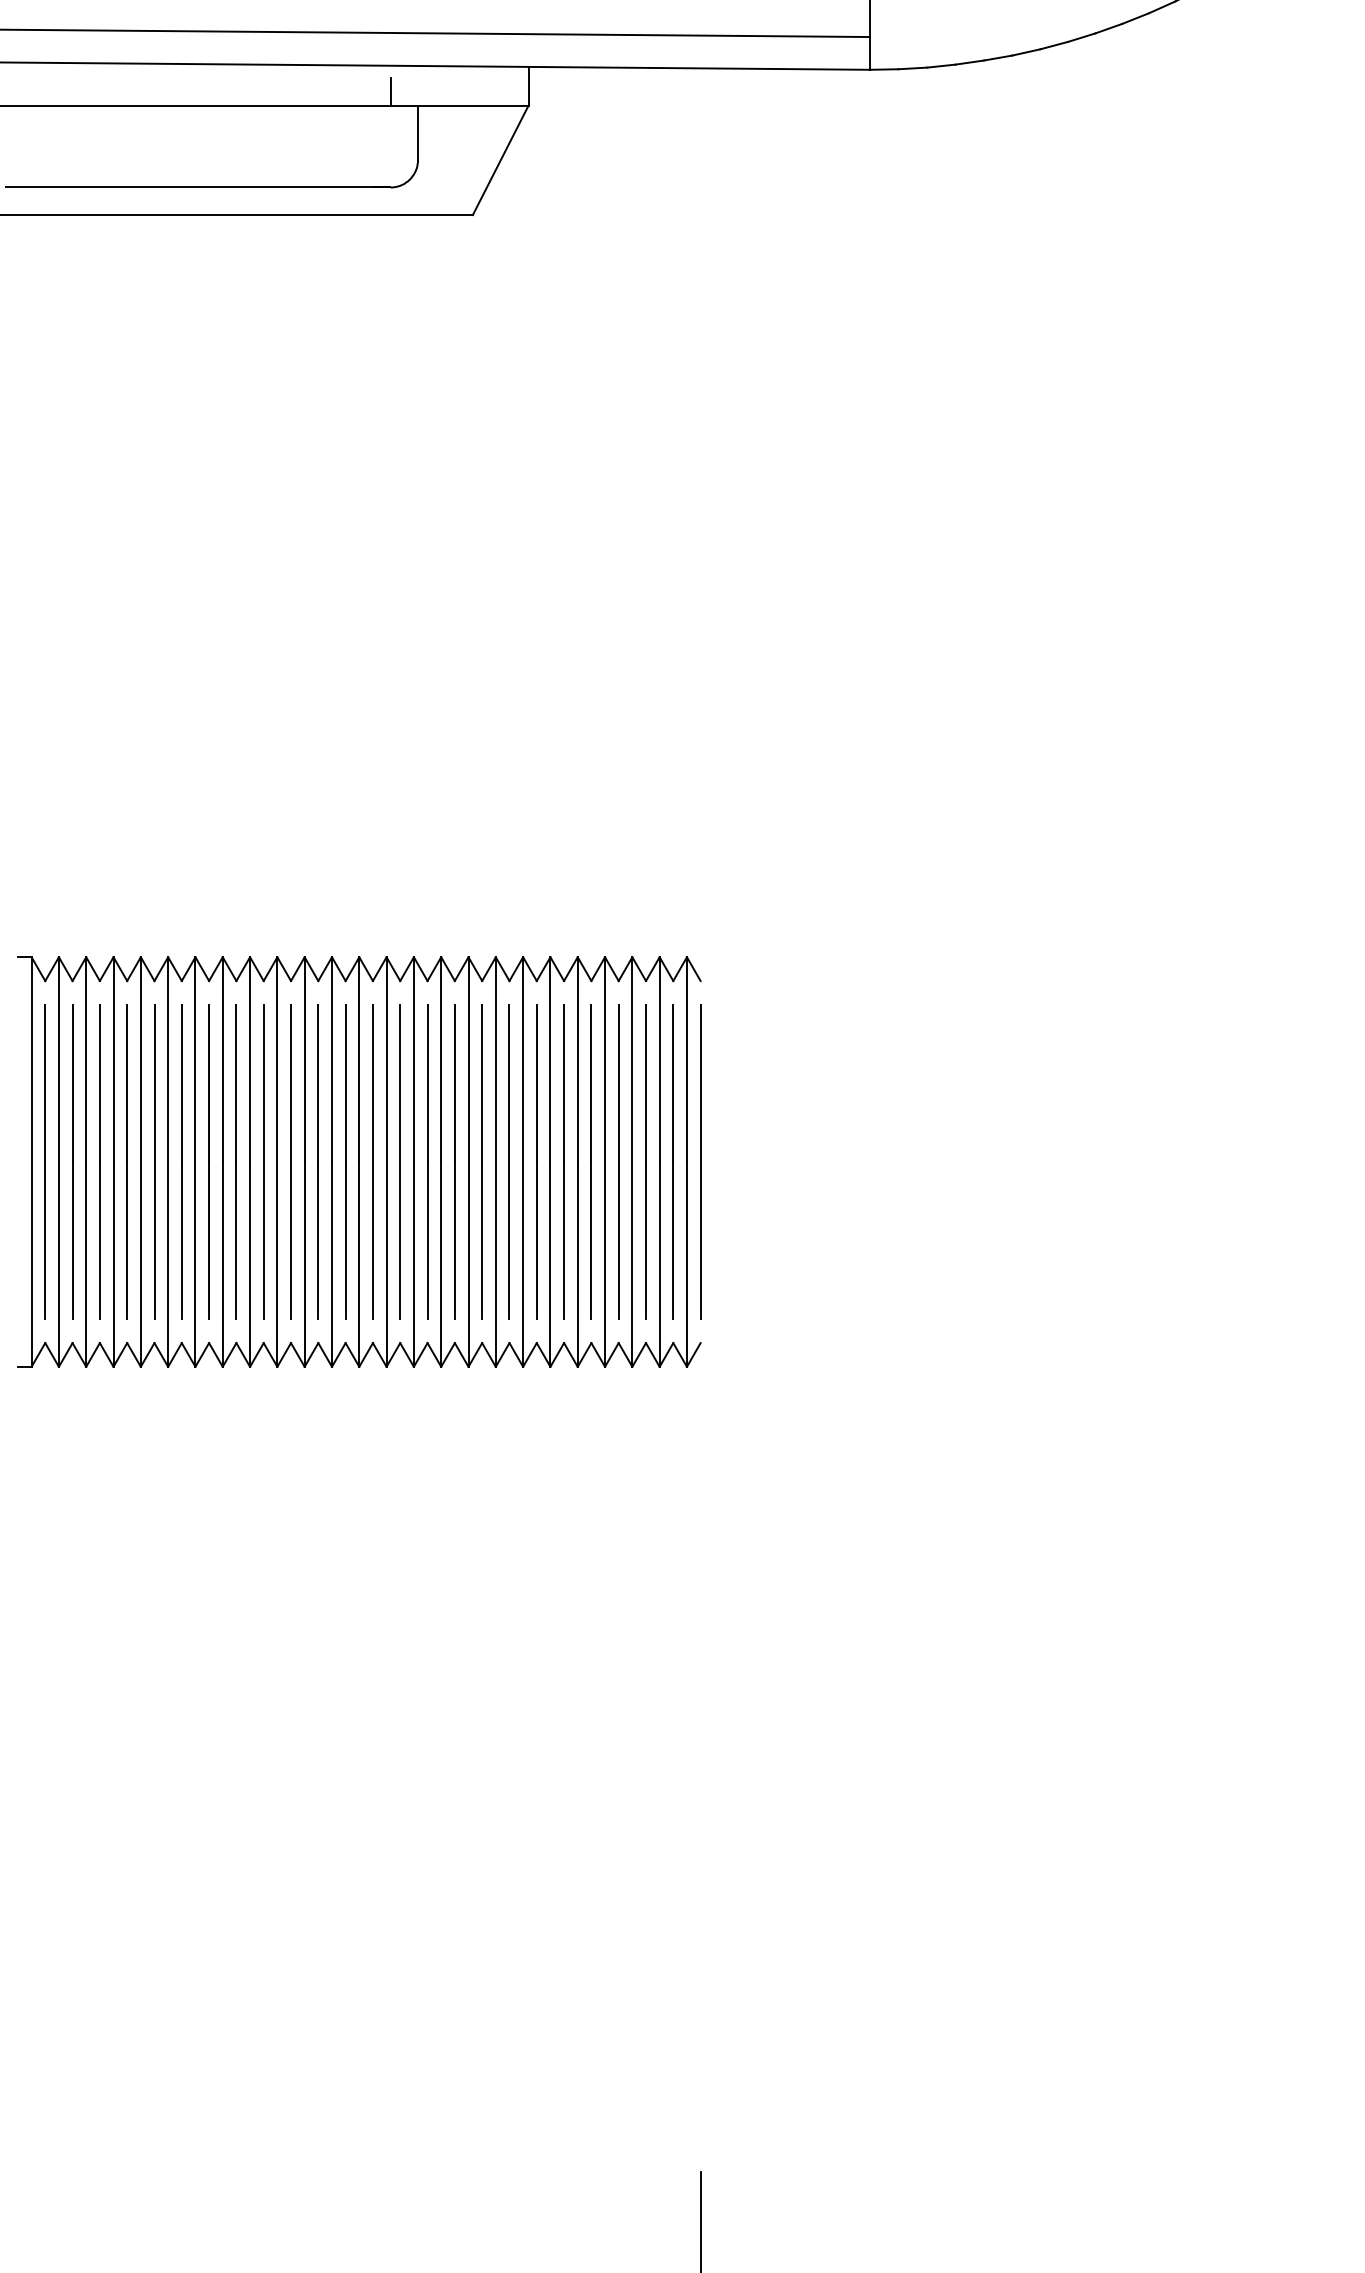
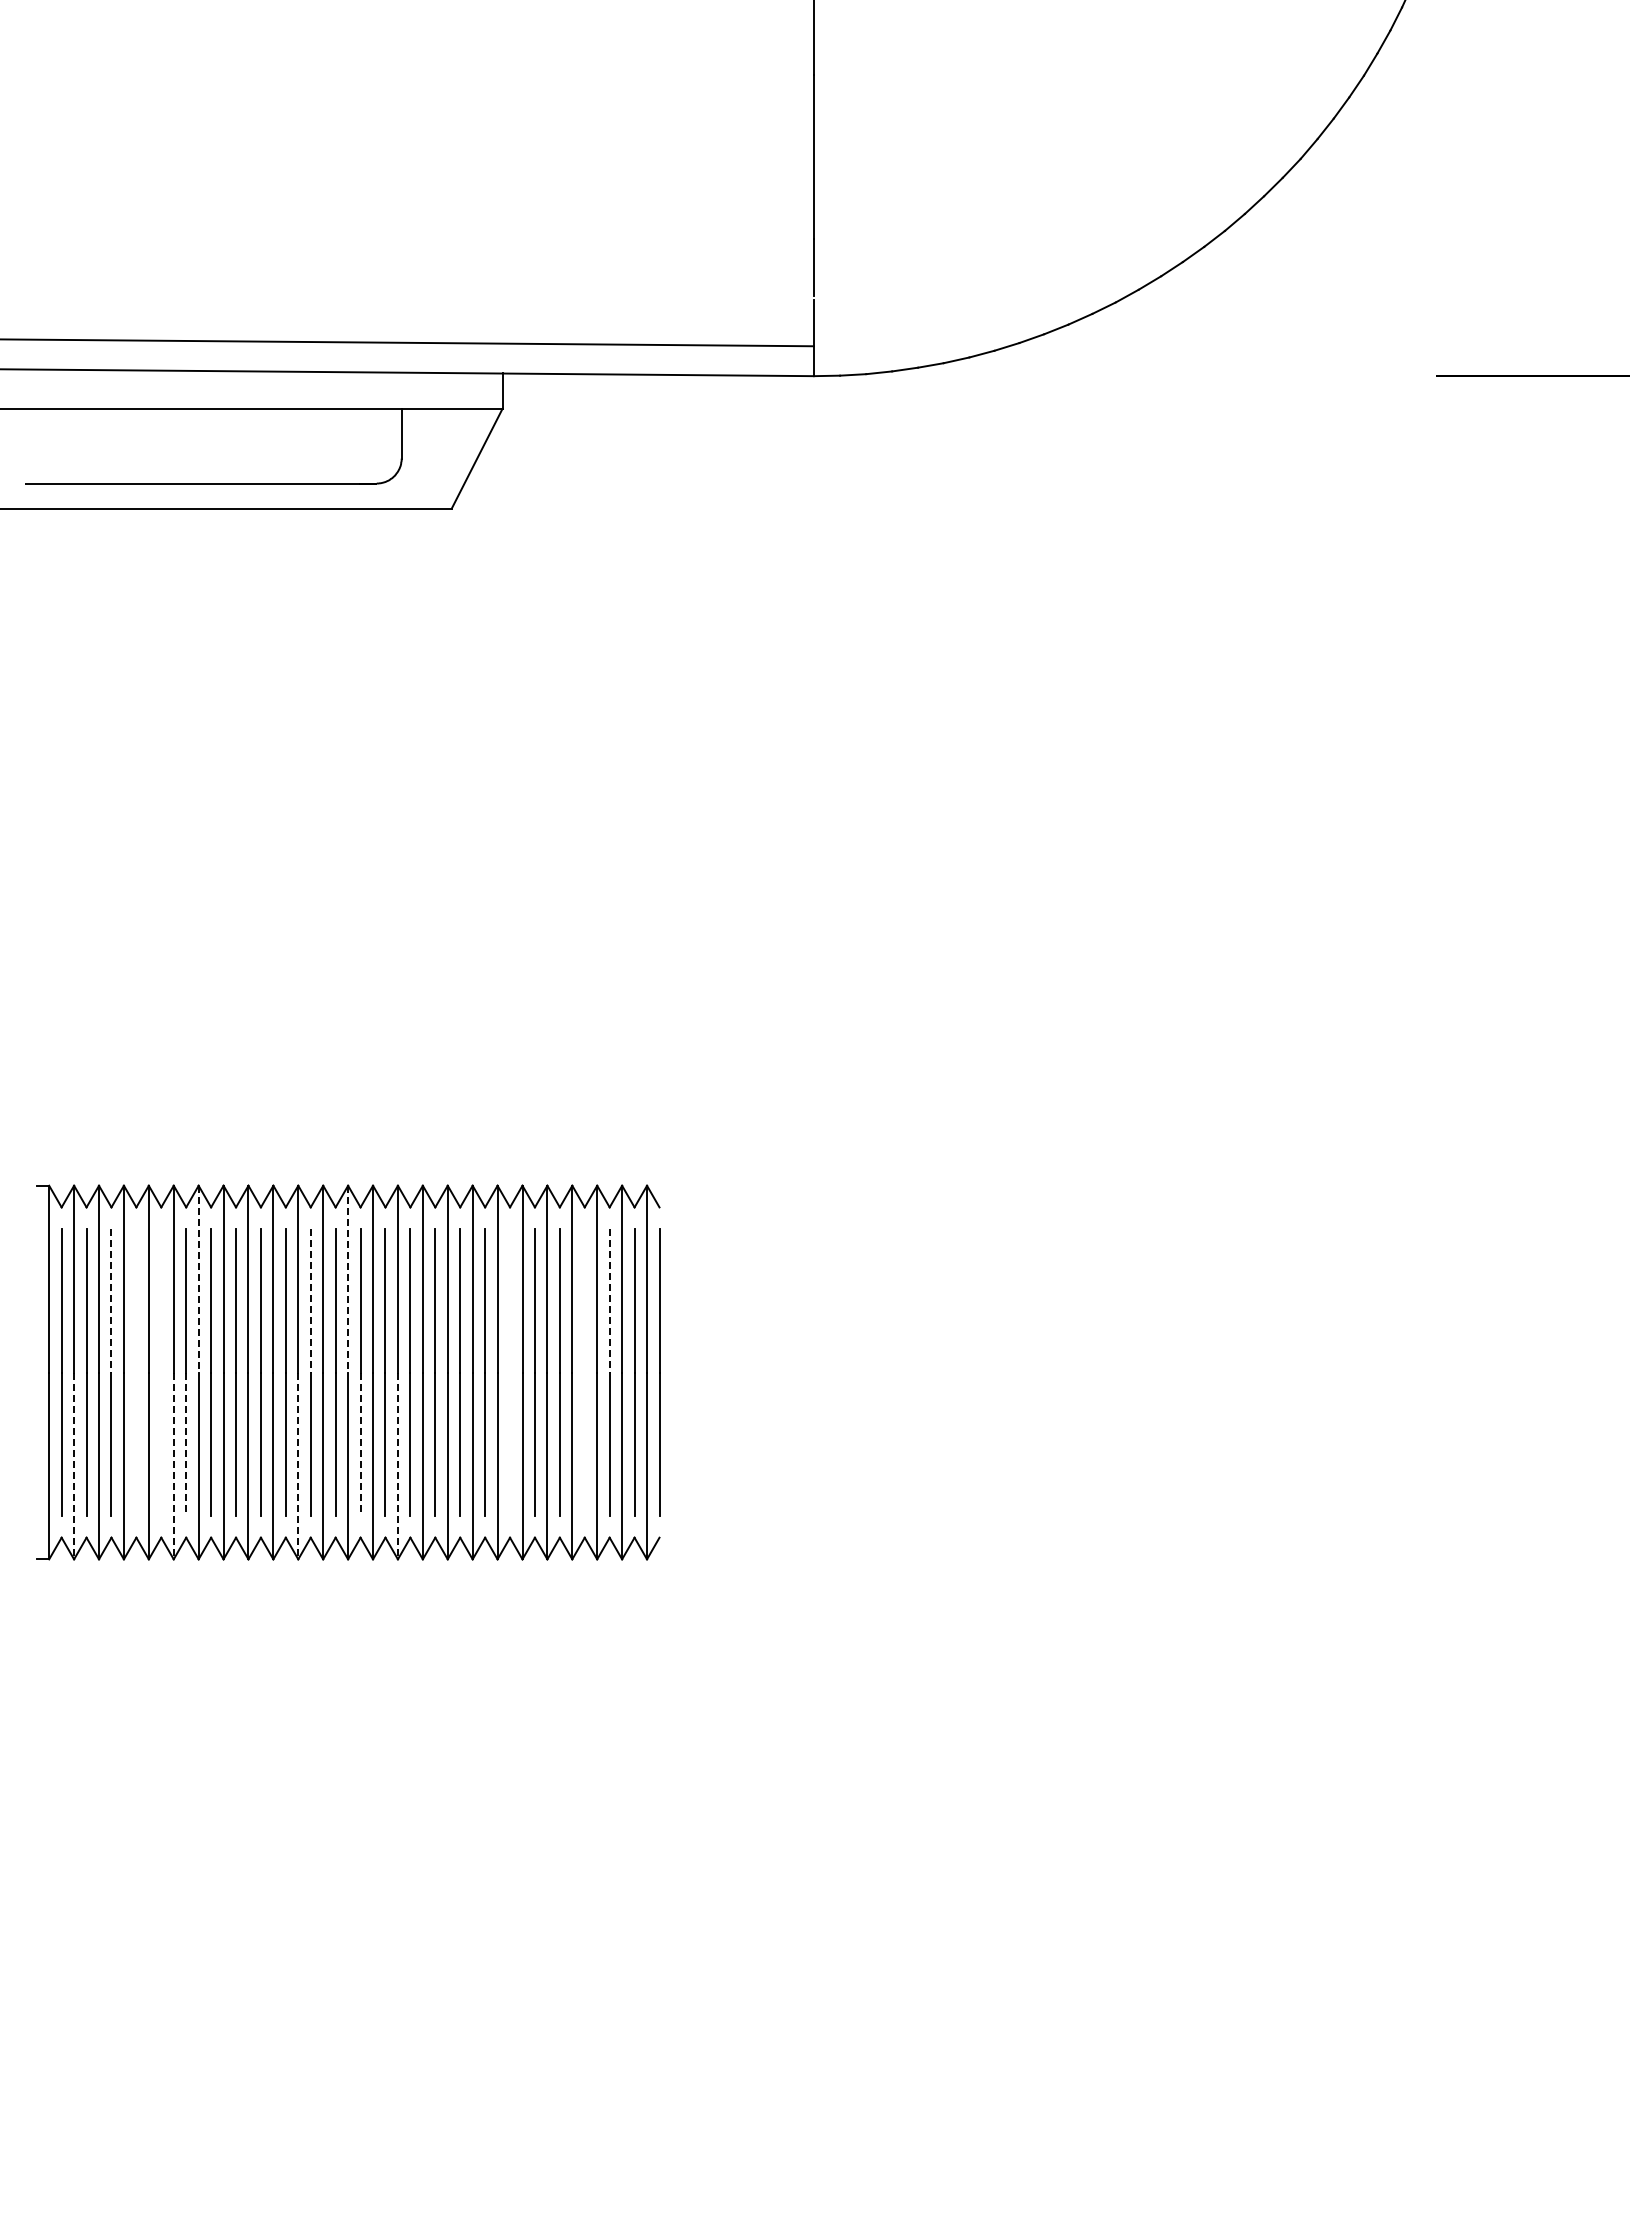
line: (390, 90) -> (376, 395), removed
line: (195, 1060) -> (198, 1279), solid -> dashed
line: (359, 1060) -> (348, 1279), solid -> dashed
line: (99, 1083) -> (111, 1300), solid -> dashed
line: (318, 1083) -> (310, 1300), solid -> dashed
line: (645, 1083) -> (609, 1300), solid -> dashed
line: (126, 1161) -> (135, 1372), removed
line: (153, 1161) -> (160, 1372), removed
line: (536, 1161) -> (509, 1372), removed
line: (618, 1161) -> (584, 1372), removed
line: (182, 1240) -> (186, 1444), solid -> dashed
line: (372, 1240) -> (360, 1444), solid -> dashed
line: (59, 1265) -> (74, 1466), solid -> dashed
line: (167, 1265) -> (173, 1466), solid -> dashed
line: (304, 1265) -> (298, 1466), solid -> dashed
line: (413, 1265) -> (397, 1466), solid -> dashed

